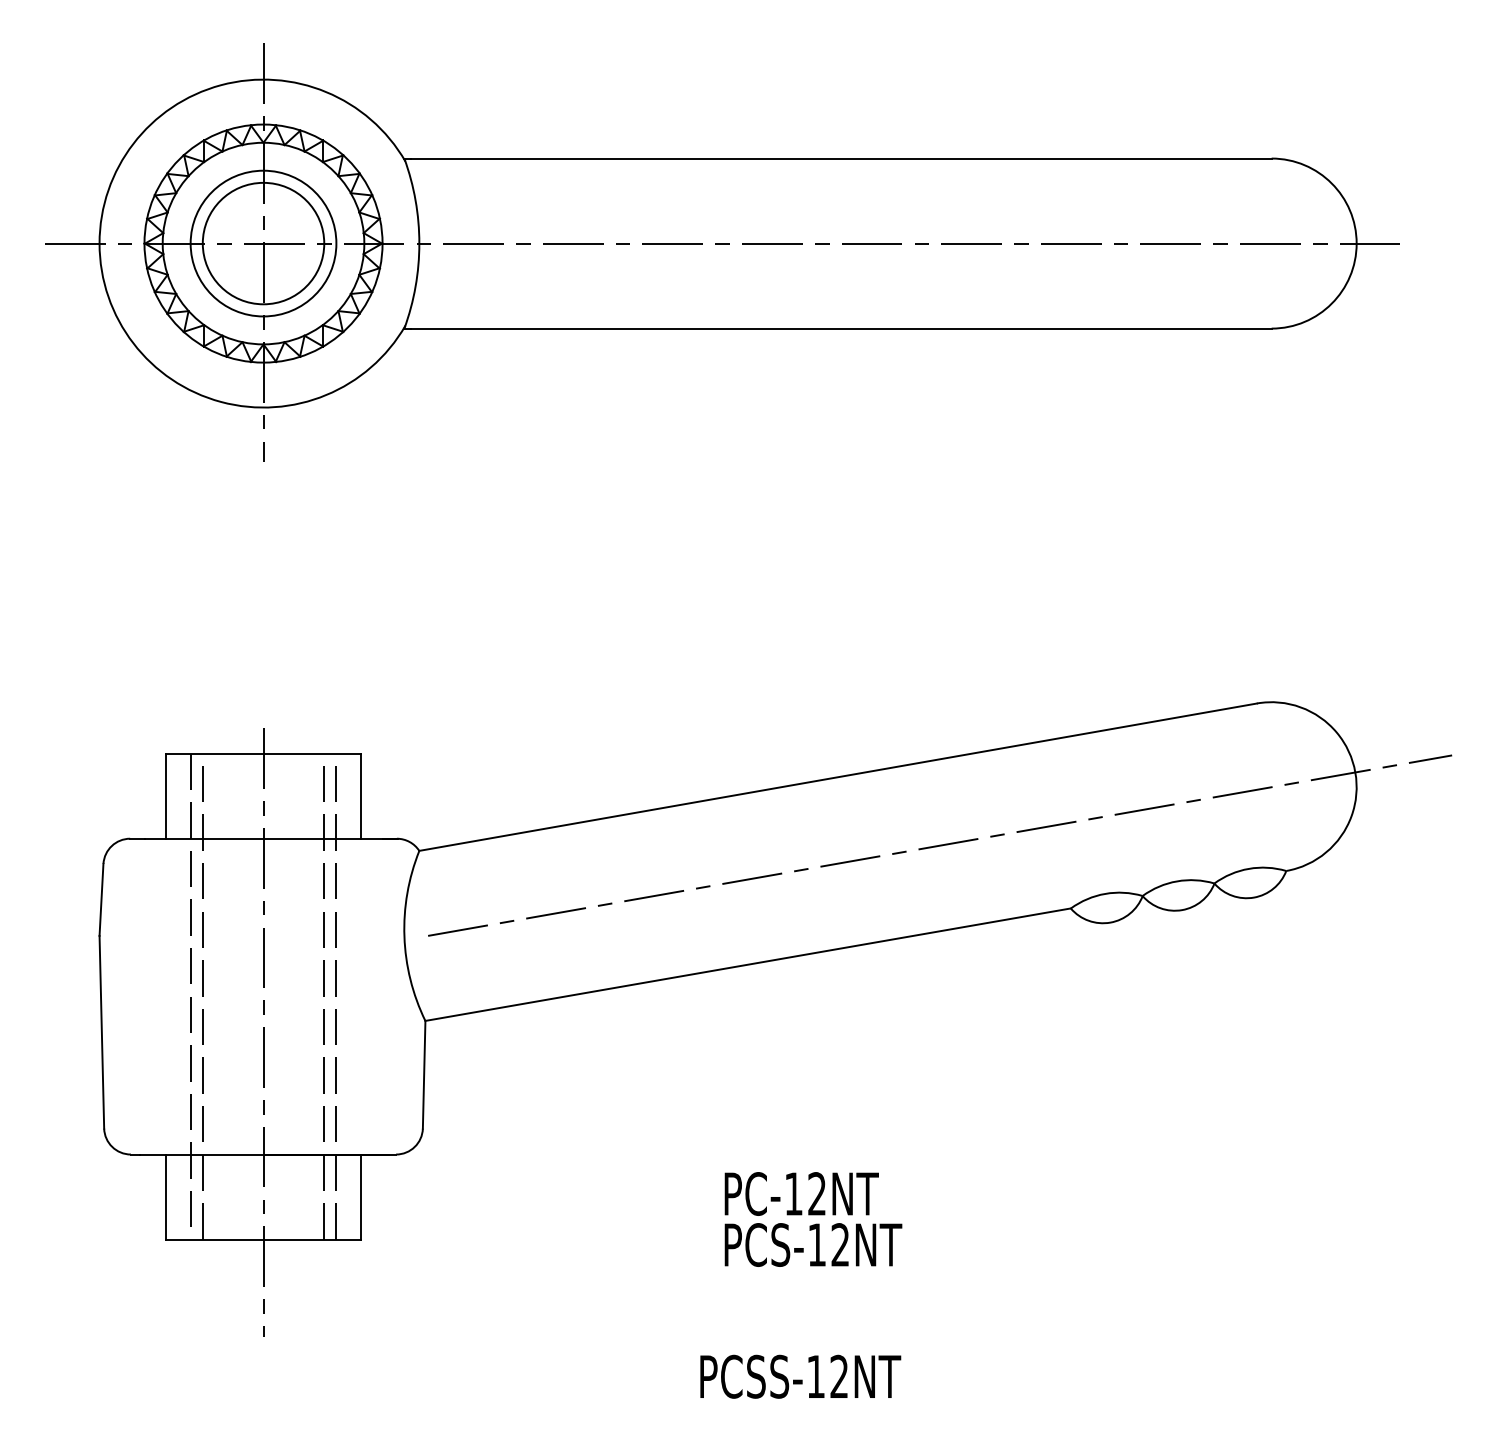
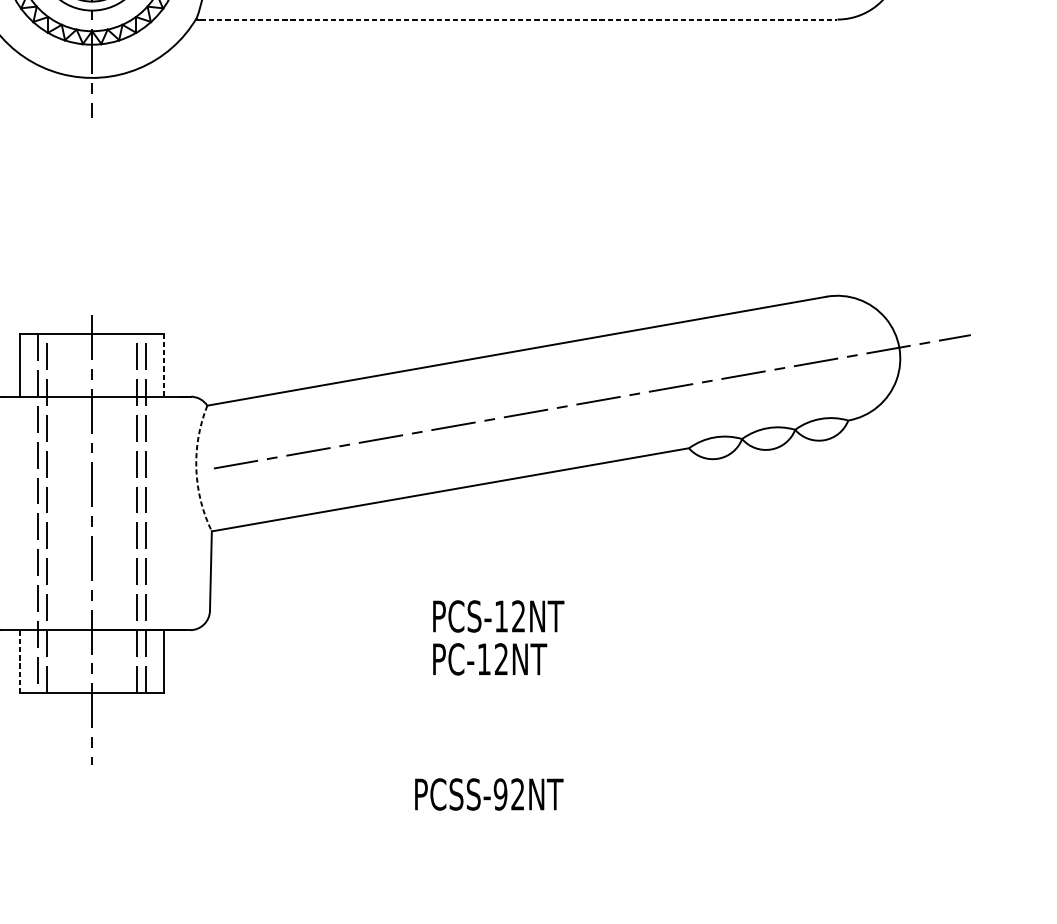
line: (841, 328) -> (519, 19), solid -> dashed
line: (360, 796) -> (163, 365), solid -> dashed
arc: (404, 936) -> (196, 468), solid -> dashed
line: (166, 1197) -> (20, 661), solid -> dashed
text: (813, 1244) -> (498, 616), moved
text: (815, 1376) -> (500, 794), PCSS-12NT -> PCSS-92NT

